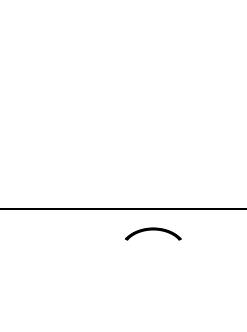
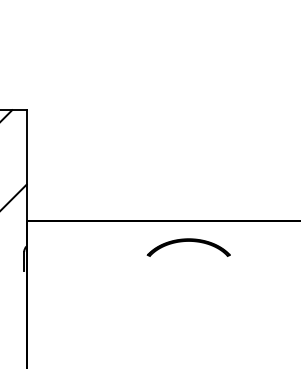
part: (153, 233) -> (188, 247), size x1.43

